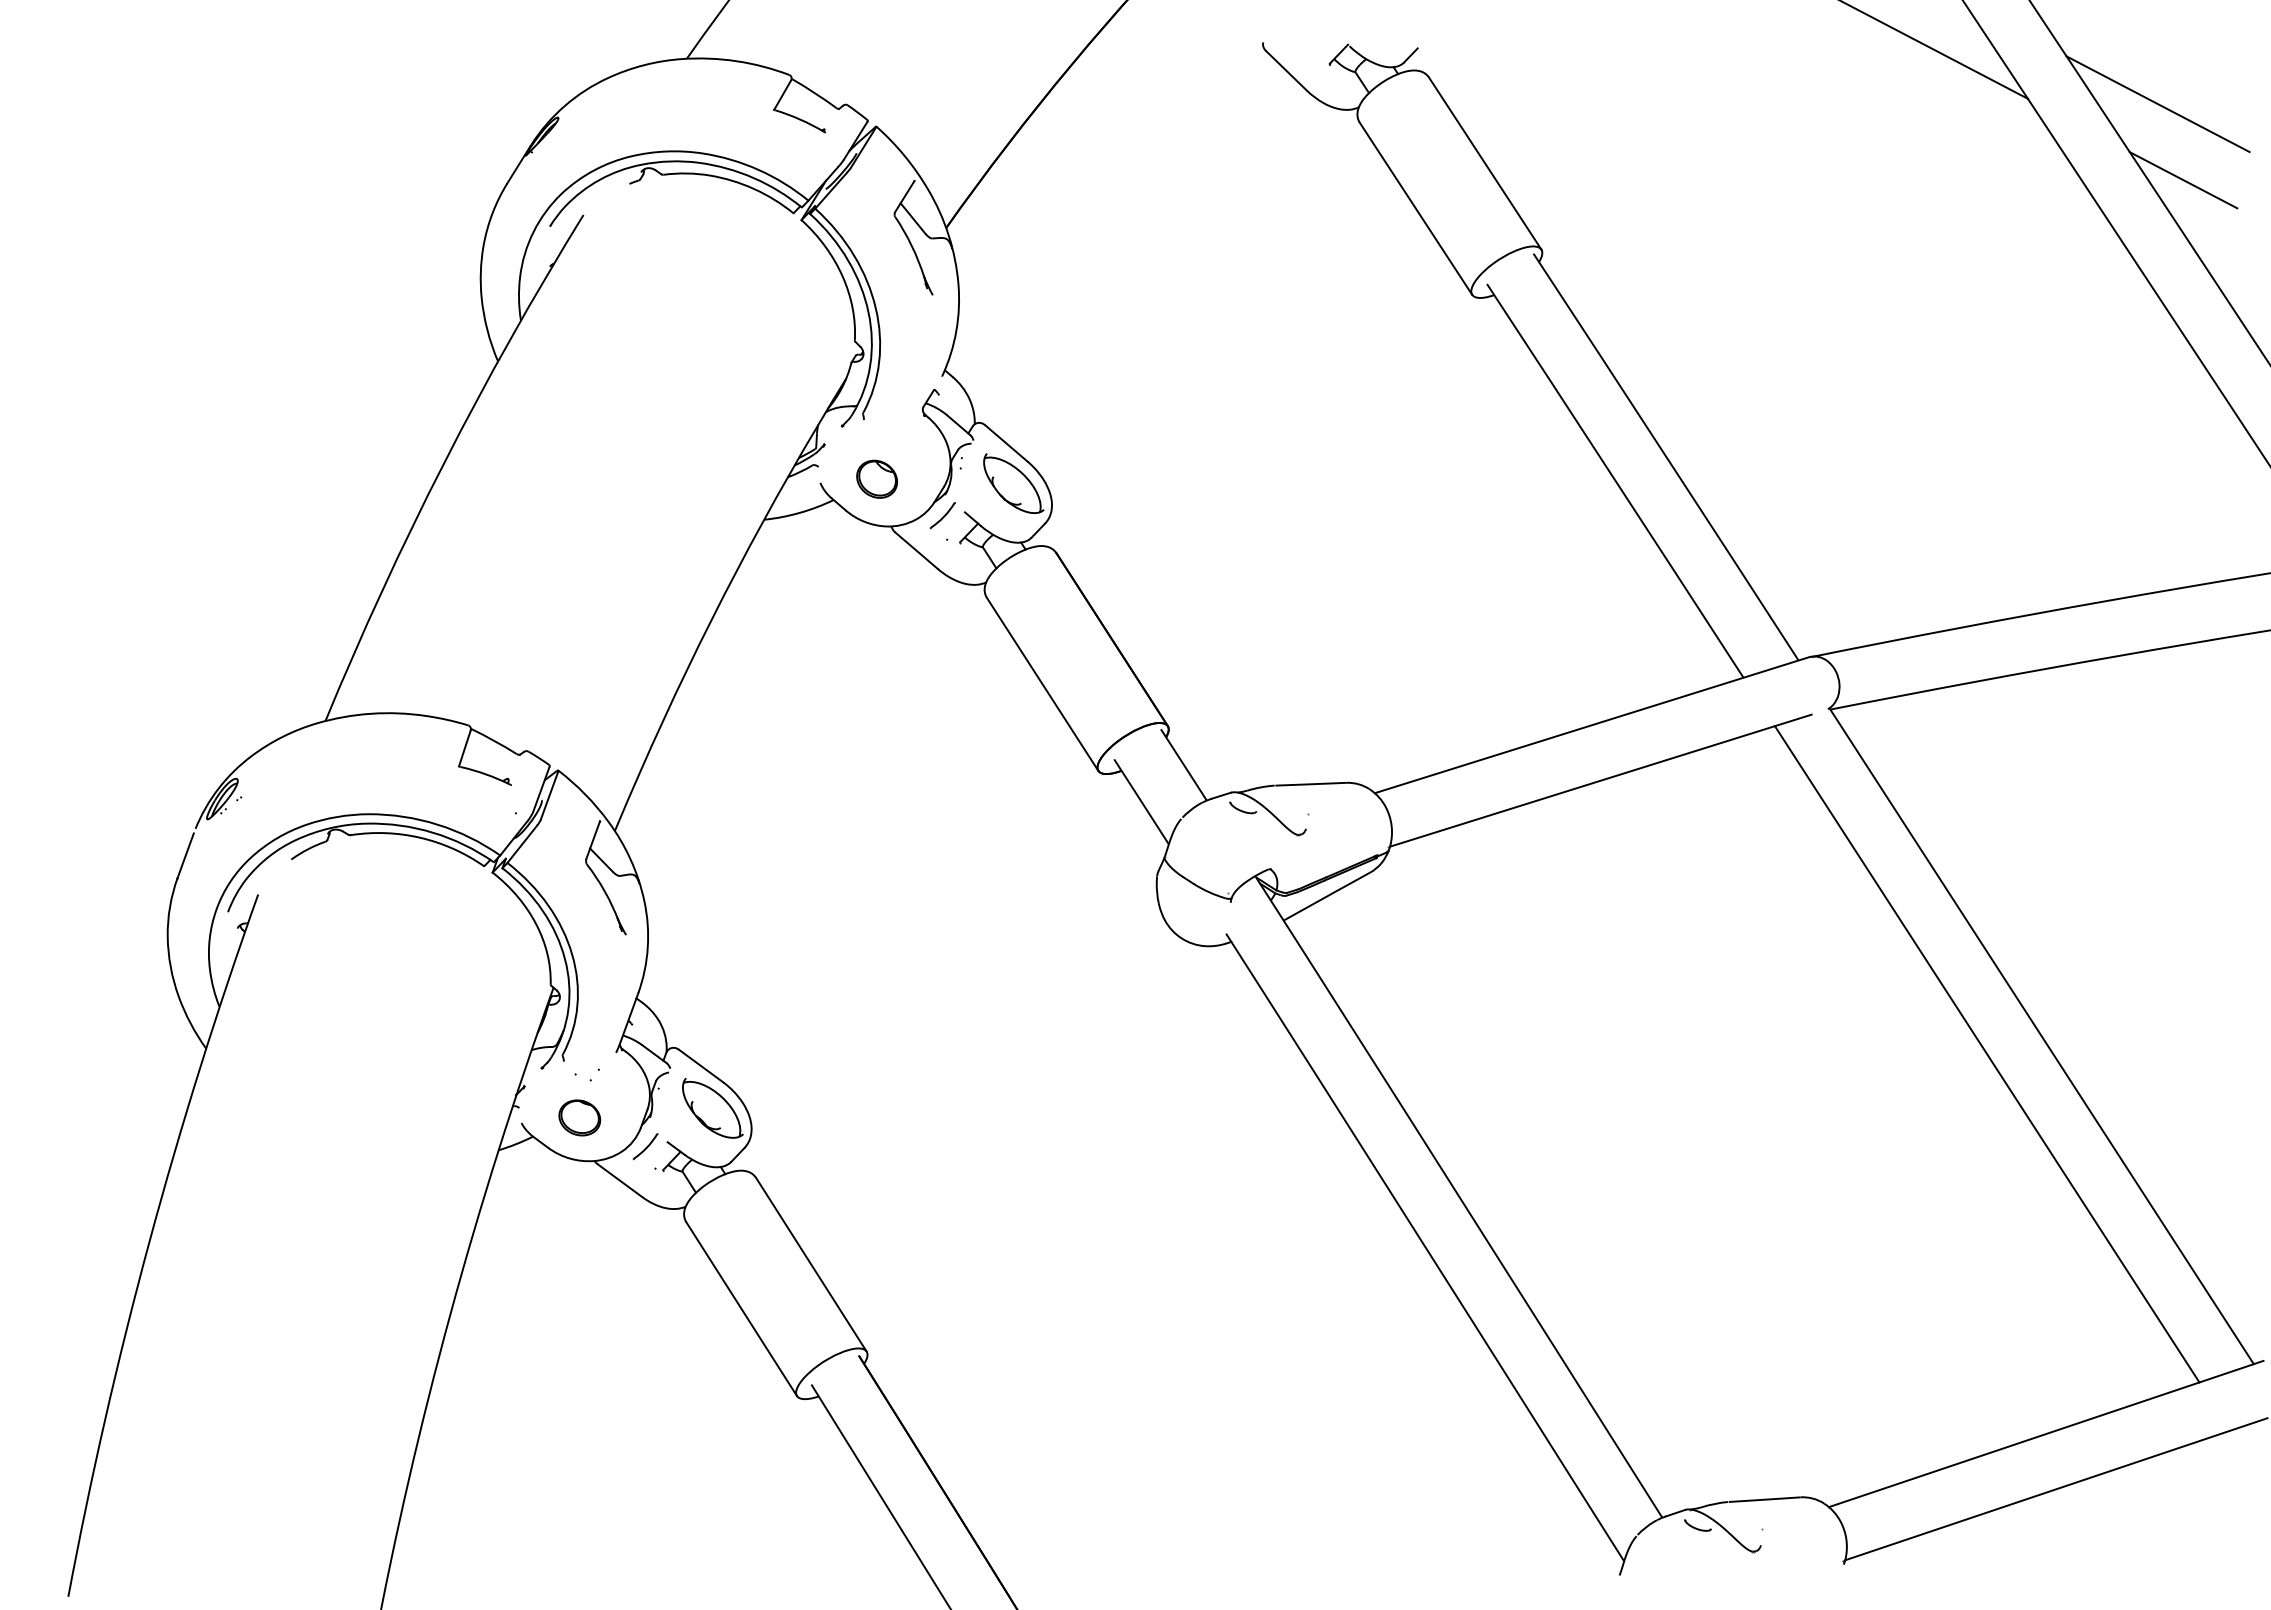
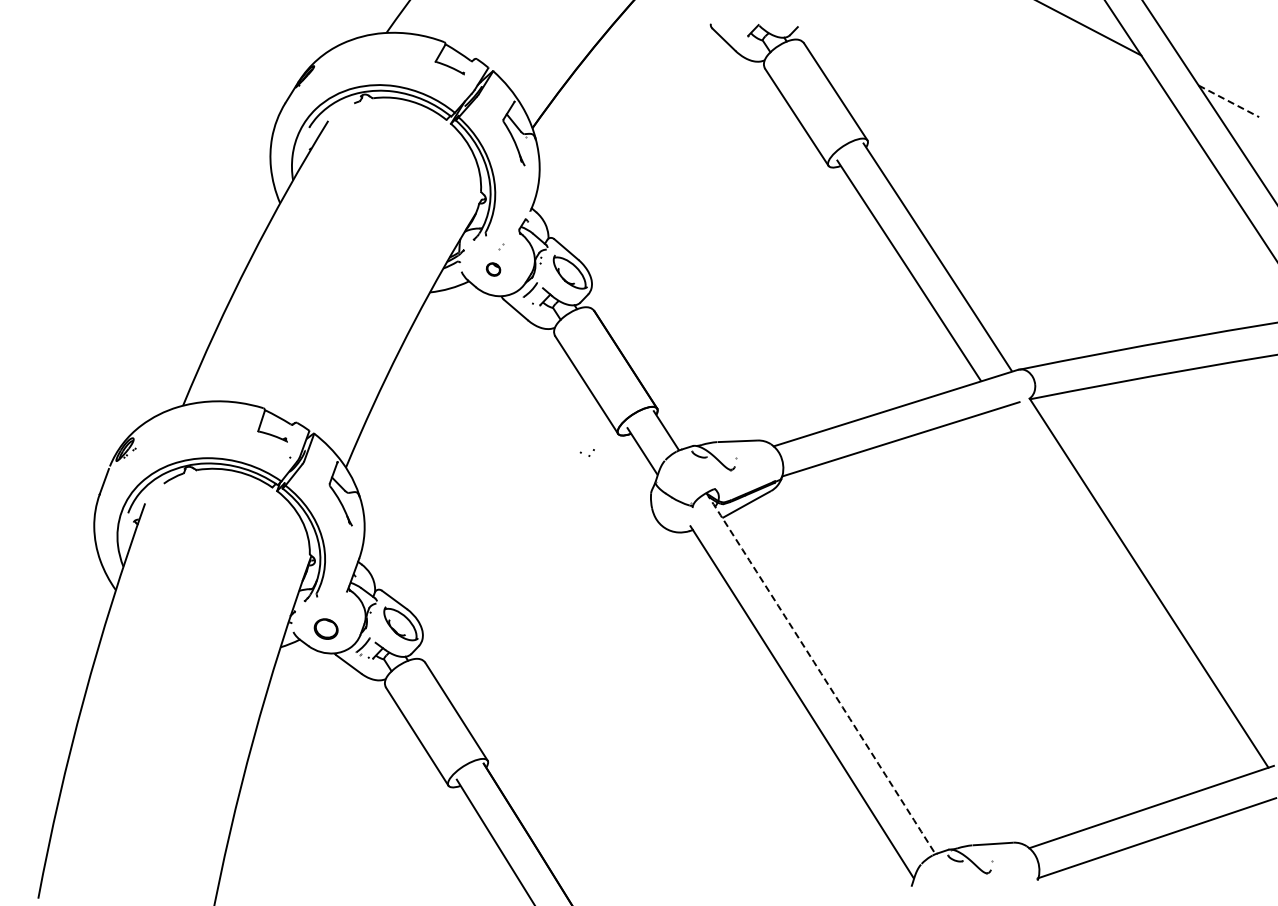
line: (2157, 104) -> (1214, 58), removed
line: (2184, 180) -> (1229, 101), solid -> dashed
part: (877, 478) -> (493, 269), size x0.6
line: (1985, 1054) -> (1117, 593), removed
part: (585, 1074) -> (586, 452), moved
line: (1459, 1196) -> (821, 673), solid -> dashed

